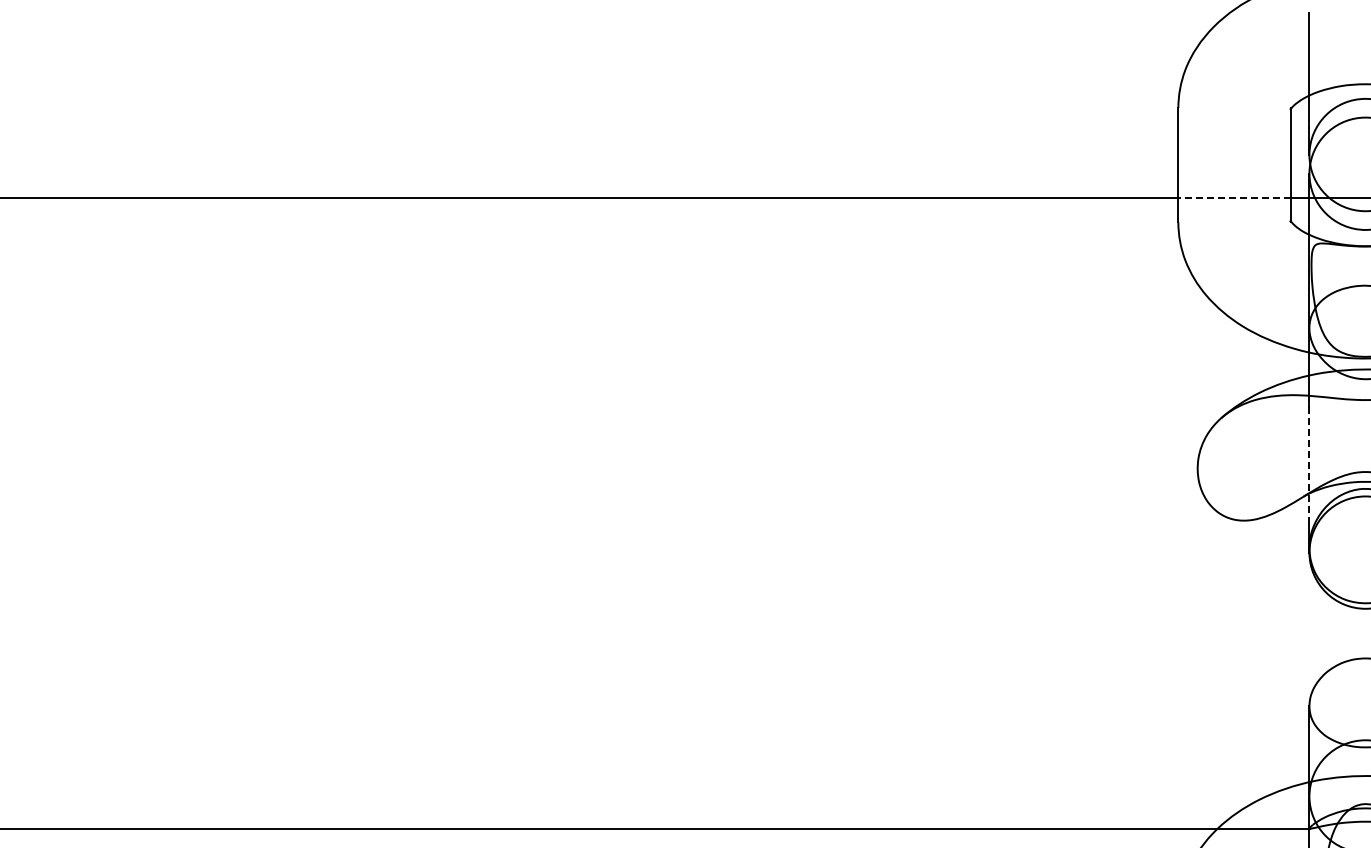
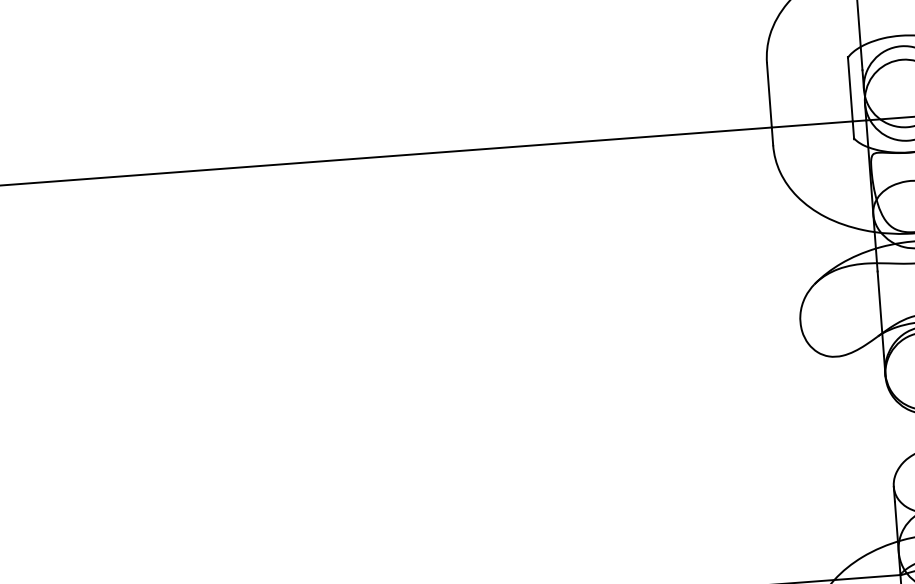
line: (1234, 197) -> (812, 124), dashed -> solid
line: (1309, 466) -> (880, 314), dashed -> solid

